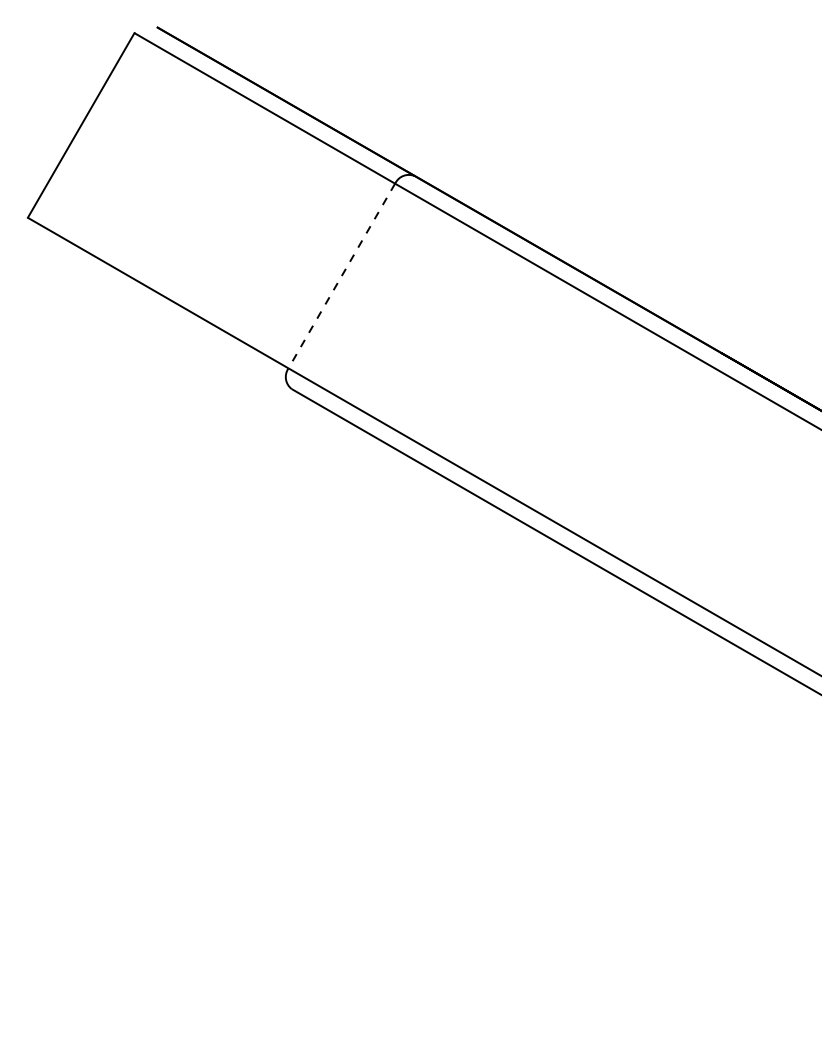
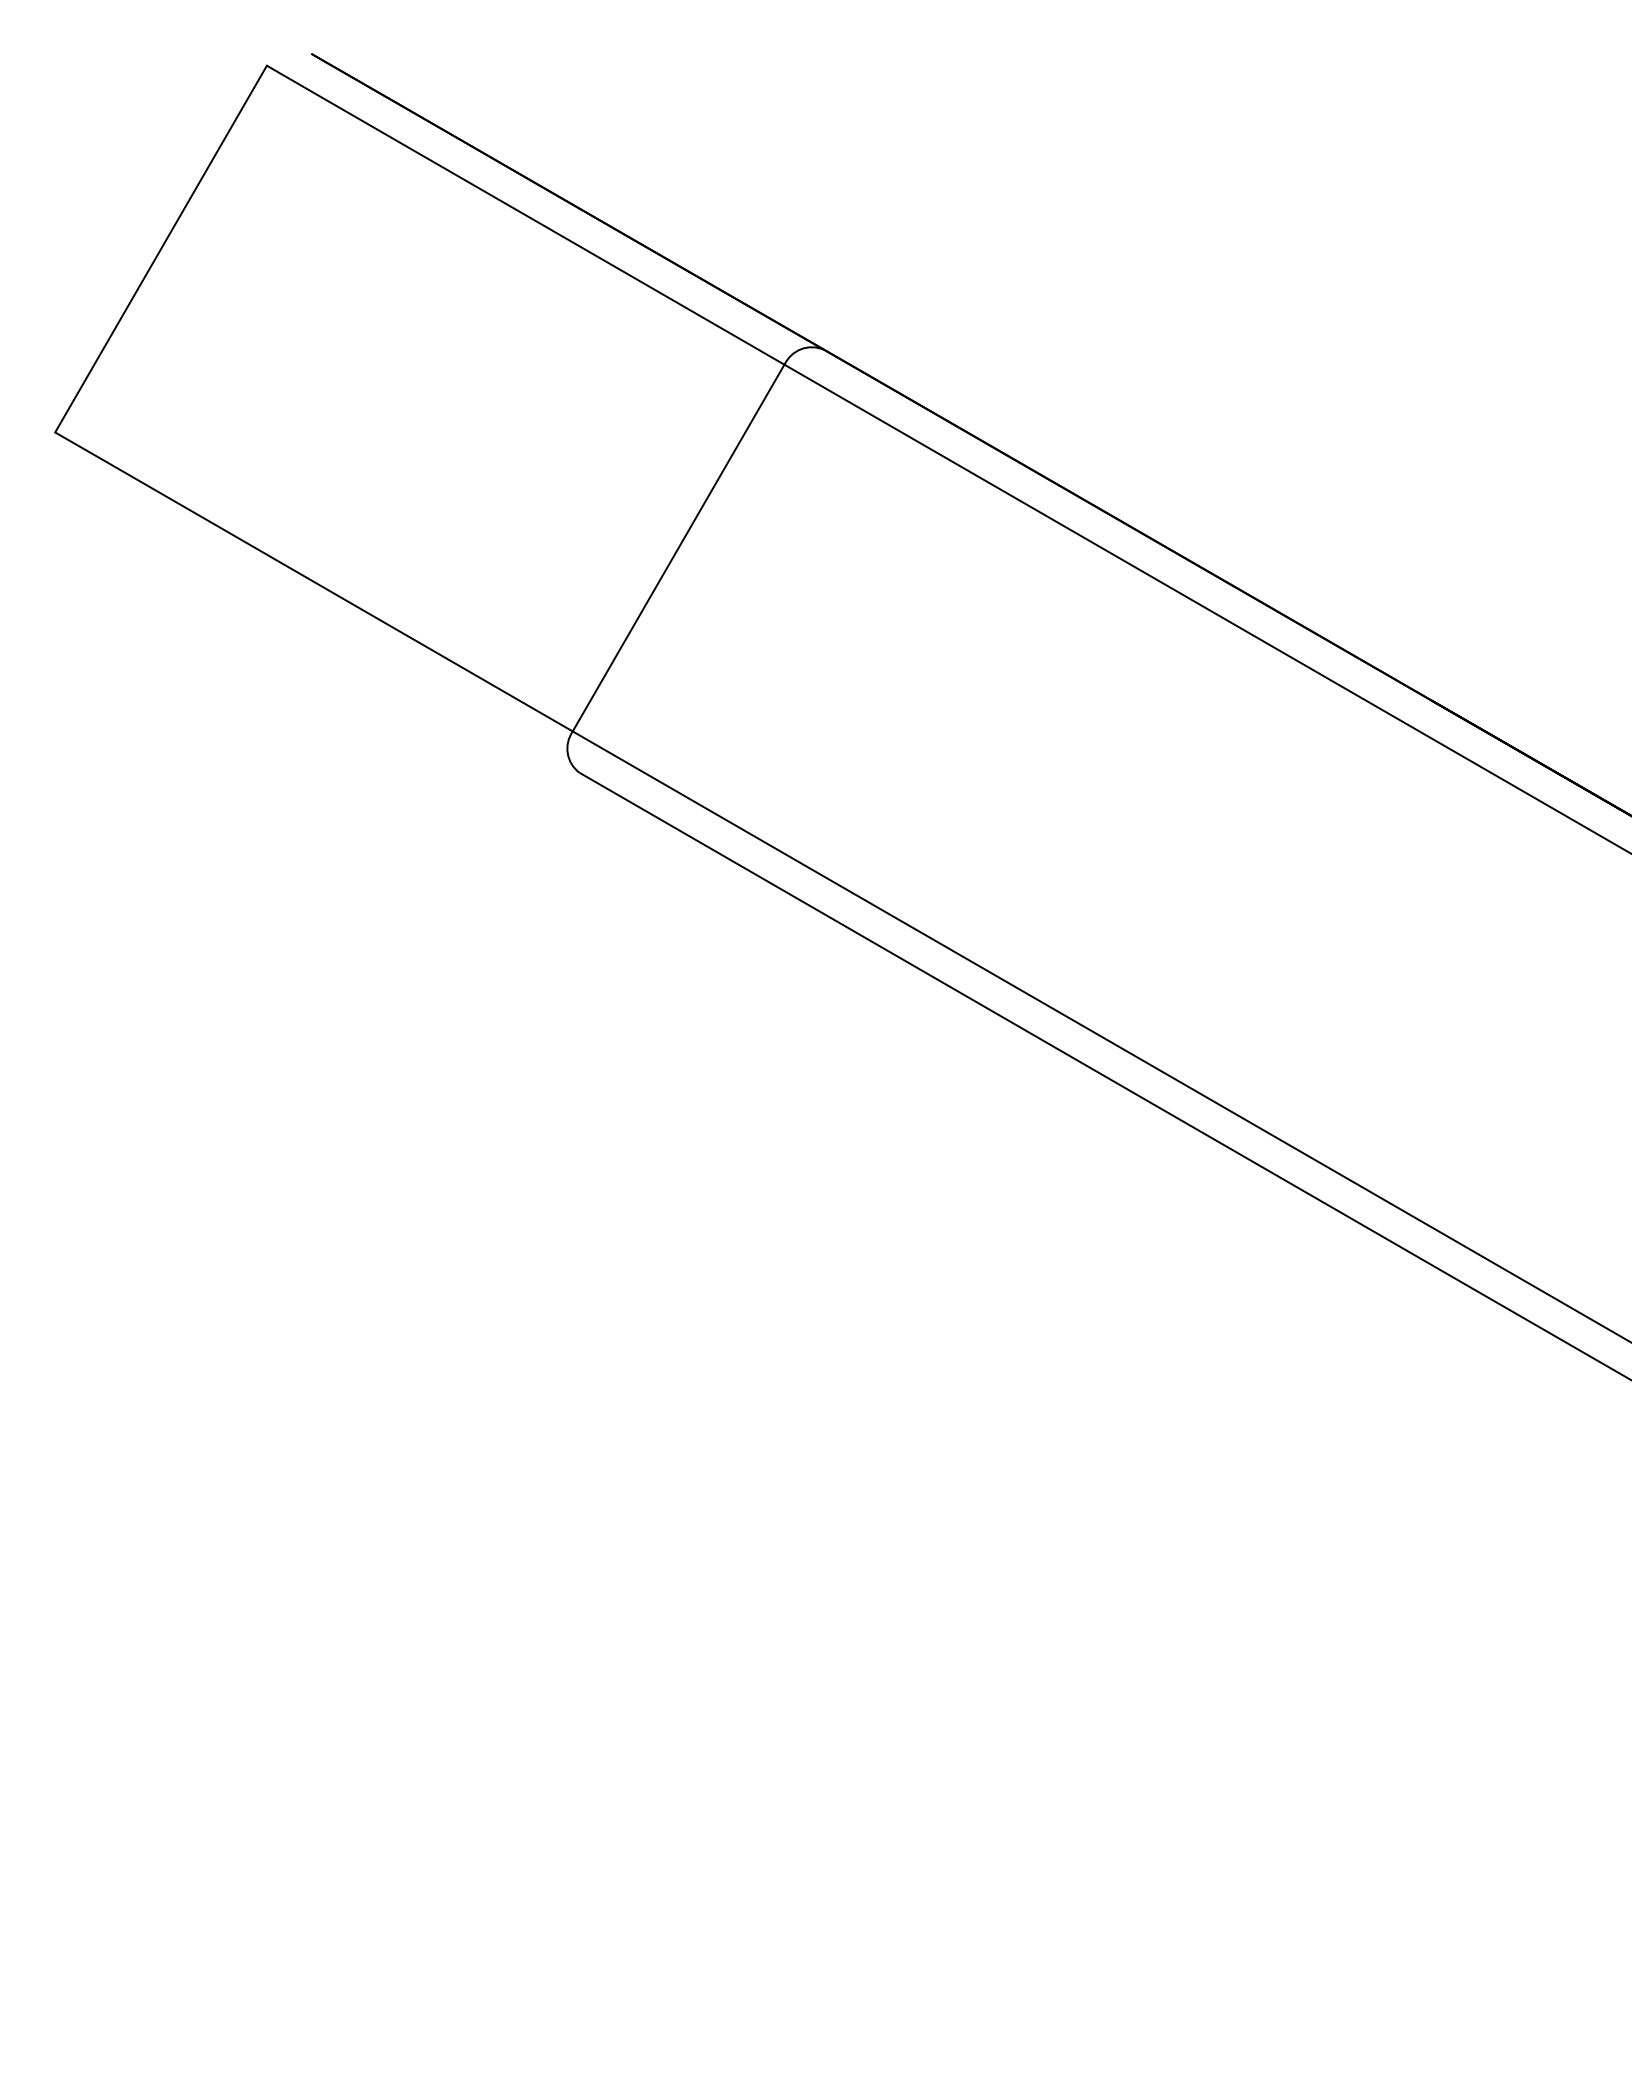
line: (341, 276) -> (677, 549), dashed -> solid

